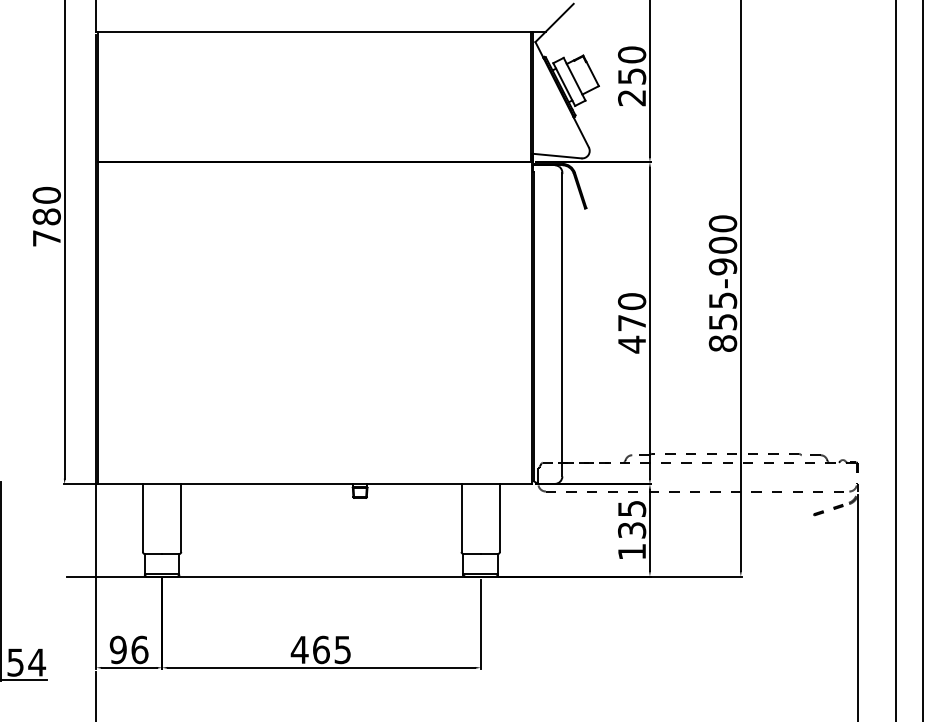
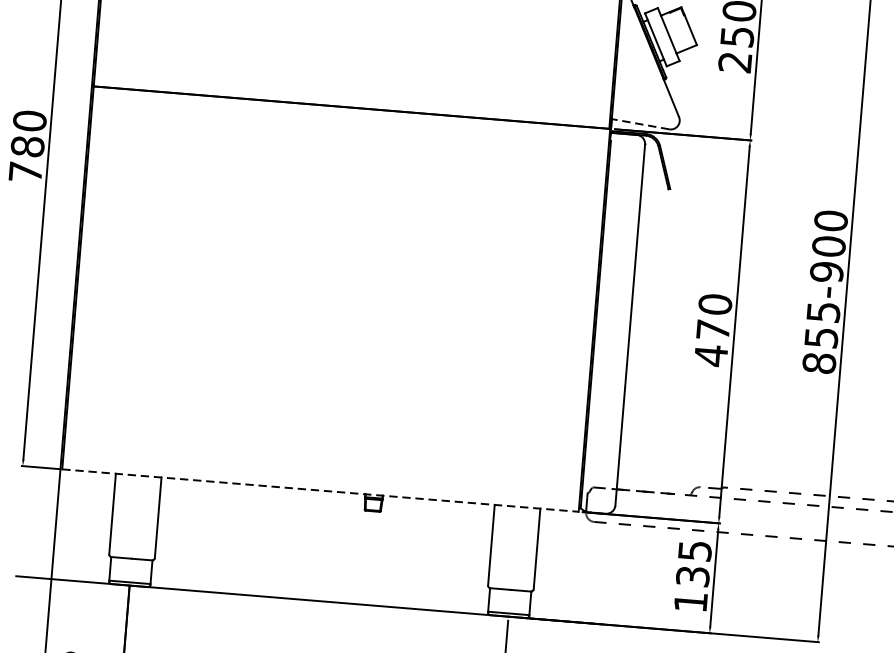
line: (556, 156) -> (639, 124), solid -> dashed
line: (315, 484) -> (321, 491), solid -> dashed

